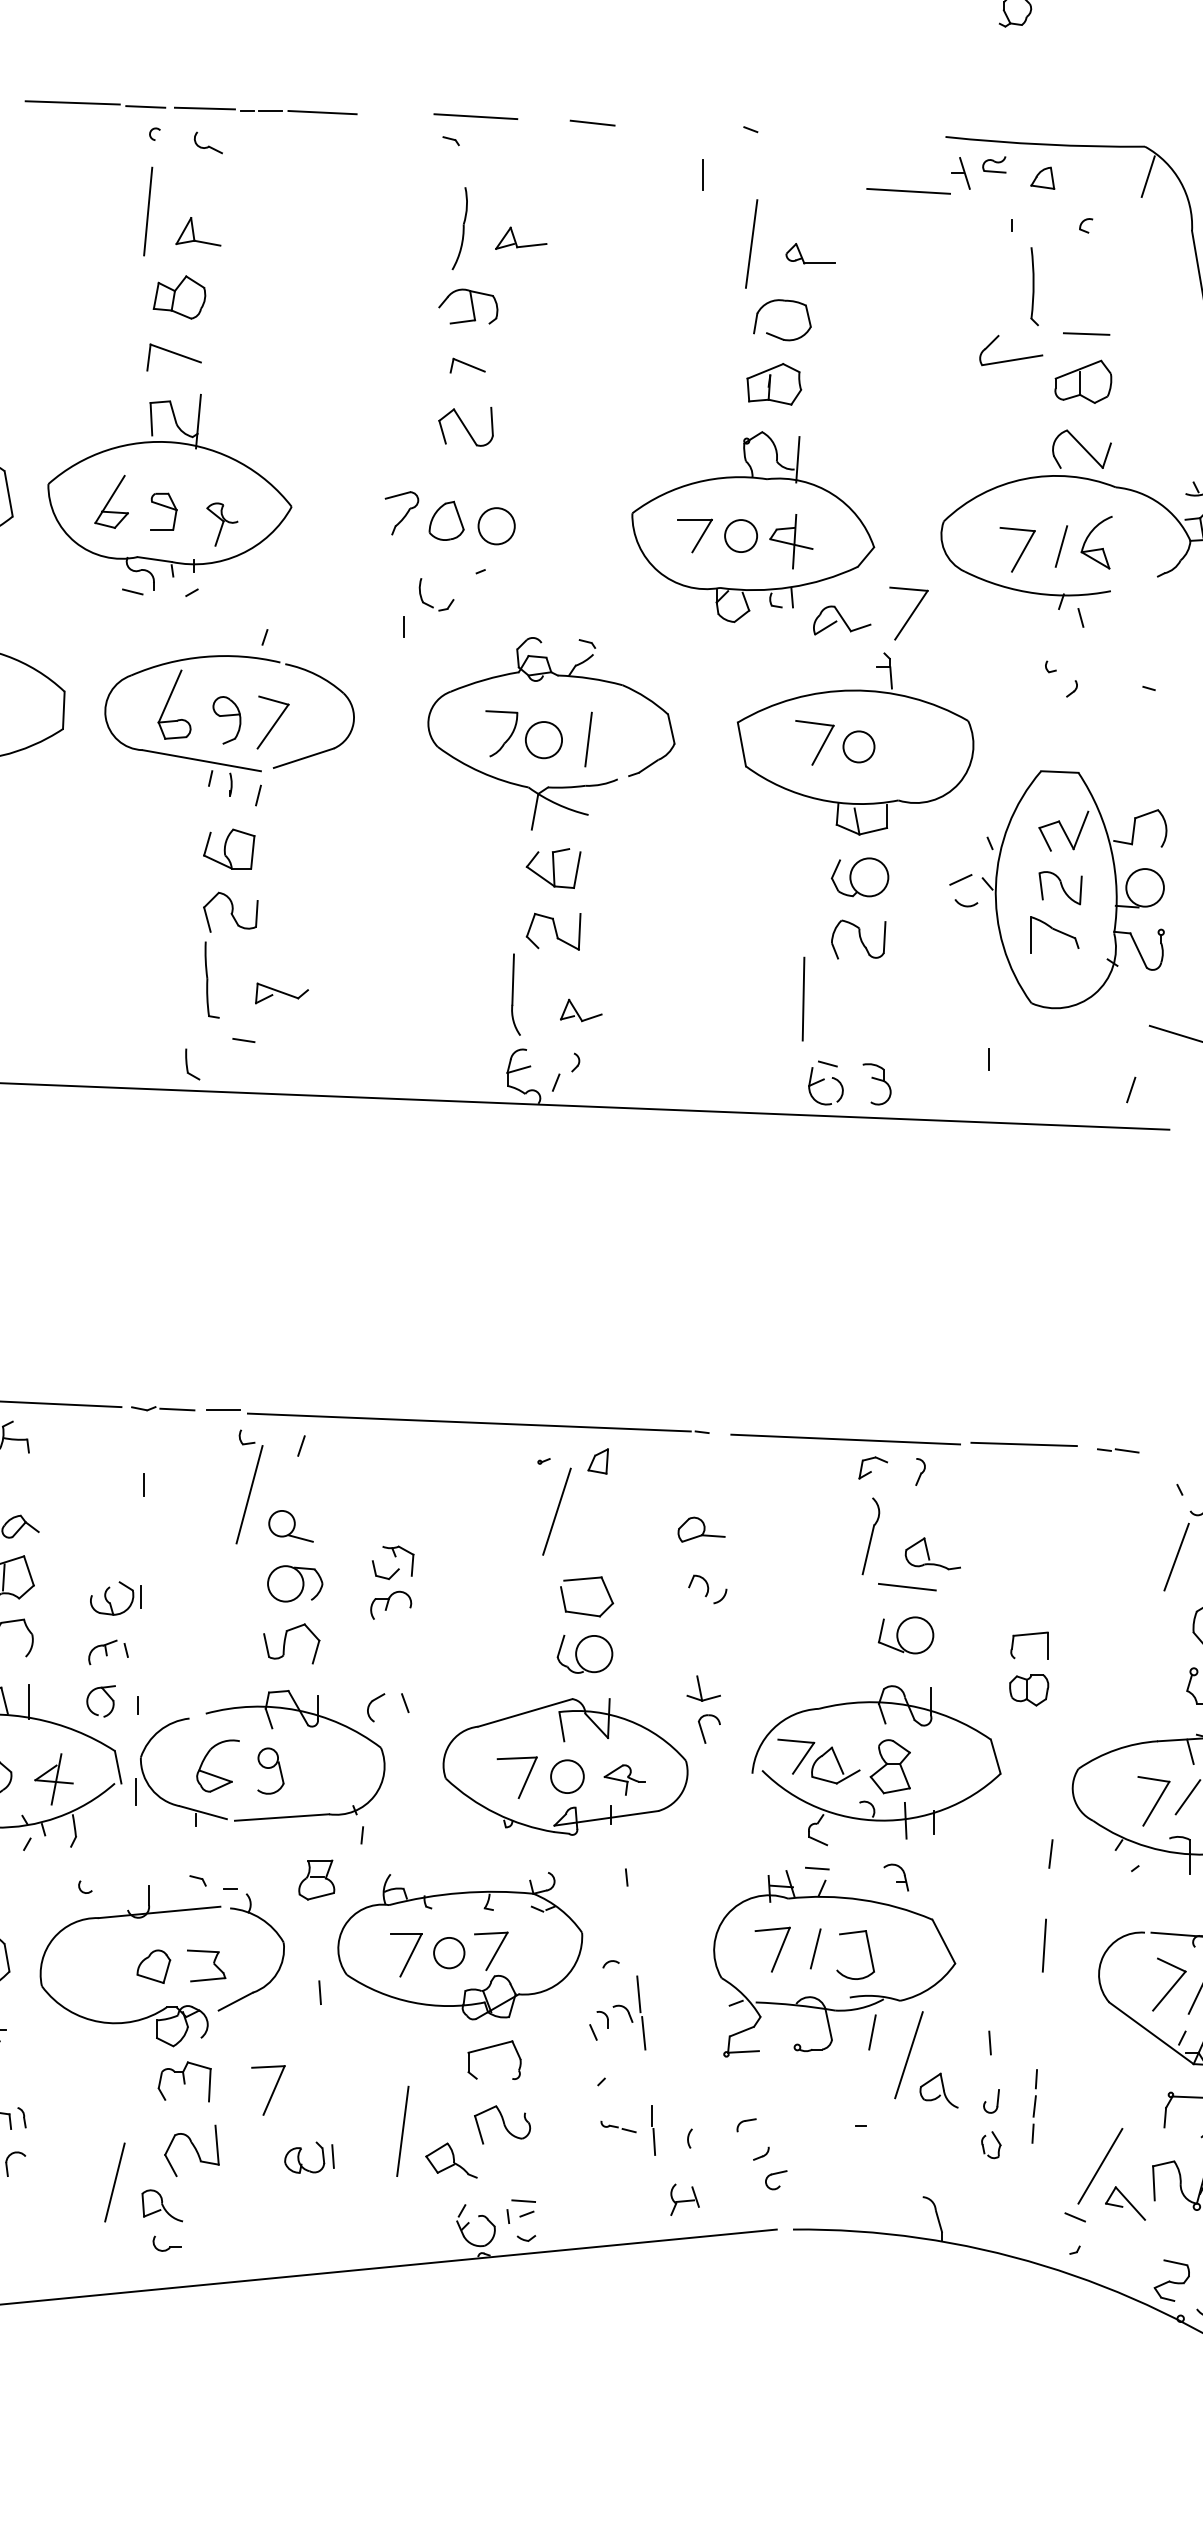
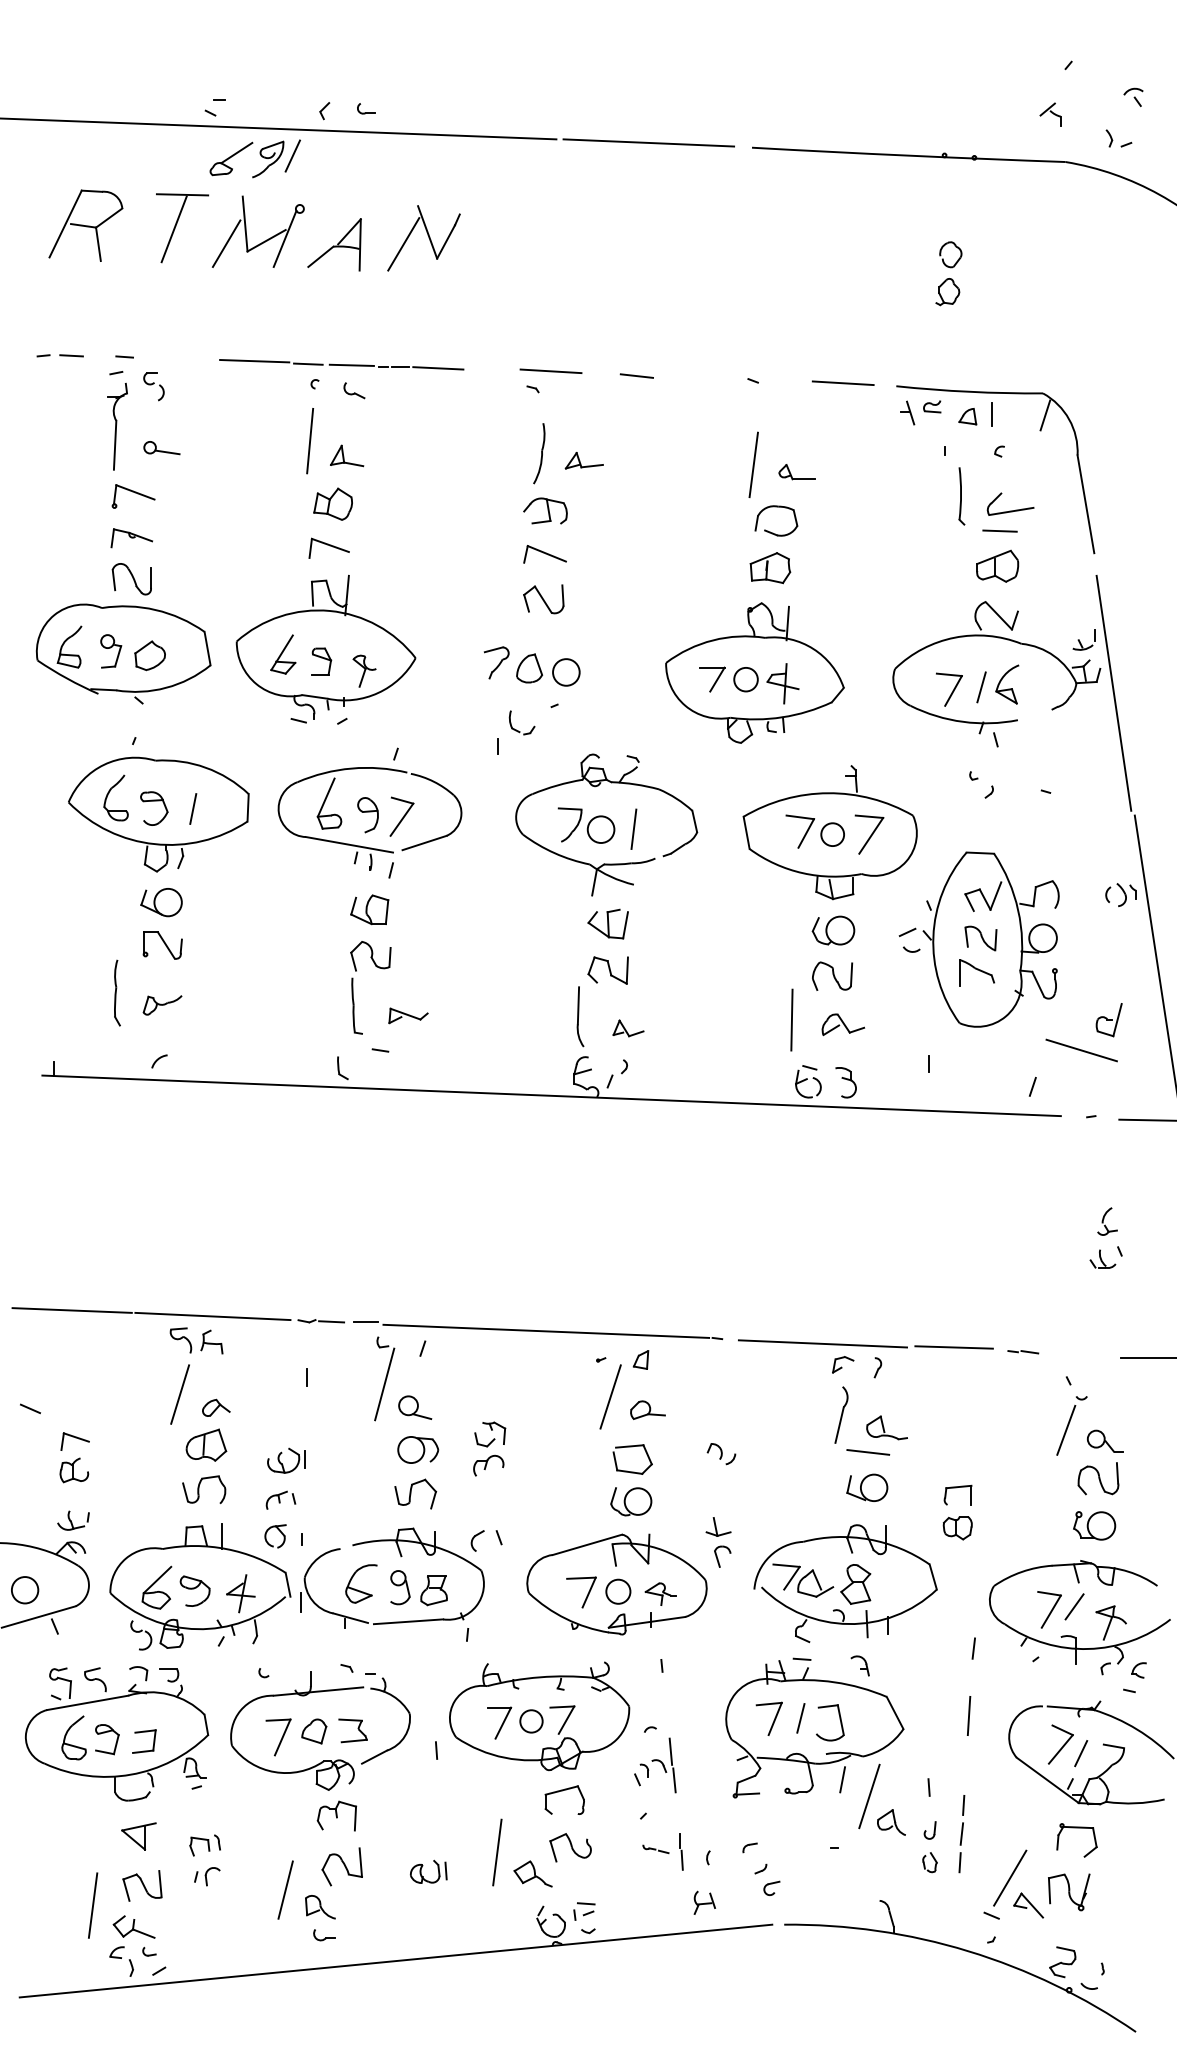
line: (702, 175) -> (991, 414), moved
line: (907, 190) -> (842, 382), moved
part: (1011, 359) -> (1010, 510), moved
part: (466, 365) -> (544, 554), size x1.67
part: (909, 613) -> (869, 834), moved
part: (842, 620) -> (843, 1024), moved
part: (700, 1528) -> (647, 1409), moved
part: (315, 1879) -> (433, 1590), moved
part: (268, 2090) -> (278, 1737), moved
part: (1034, 2106) -> (961, 1834), size x1.43

